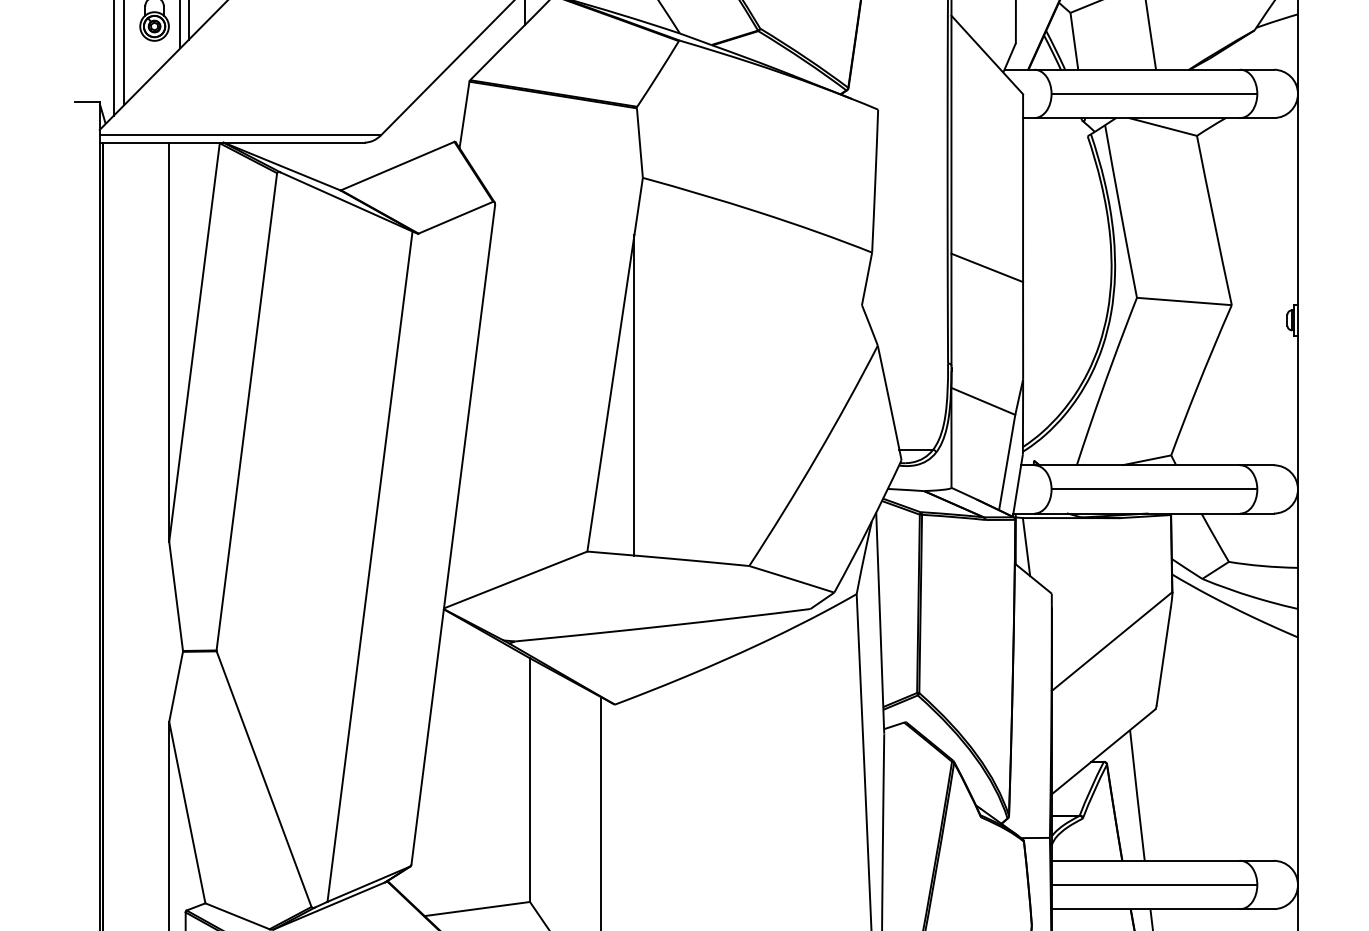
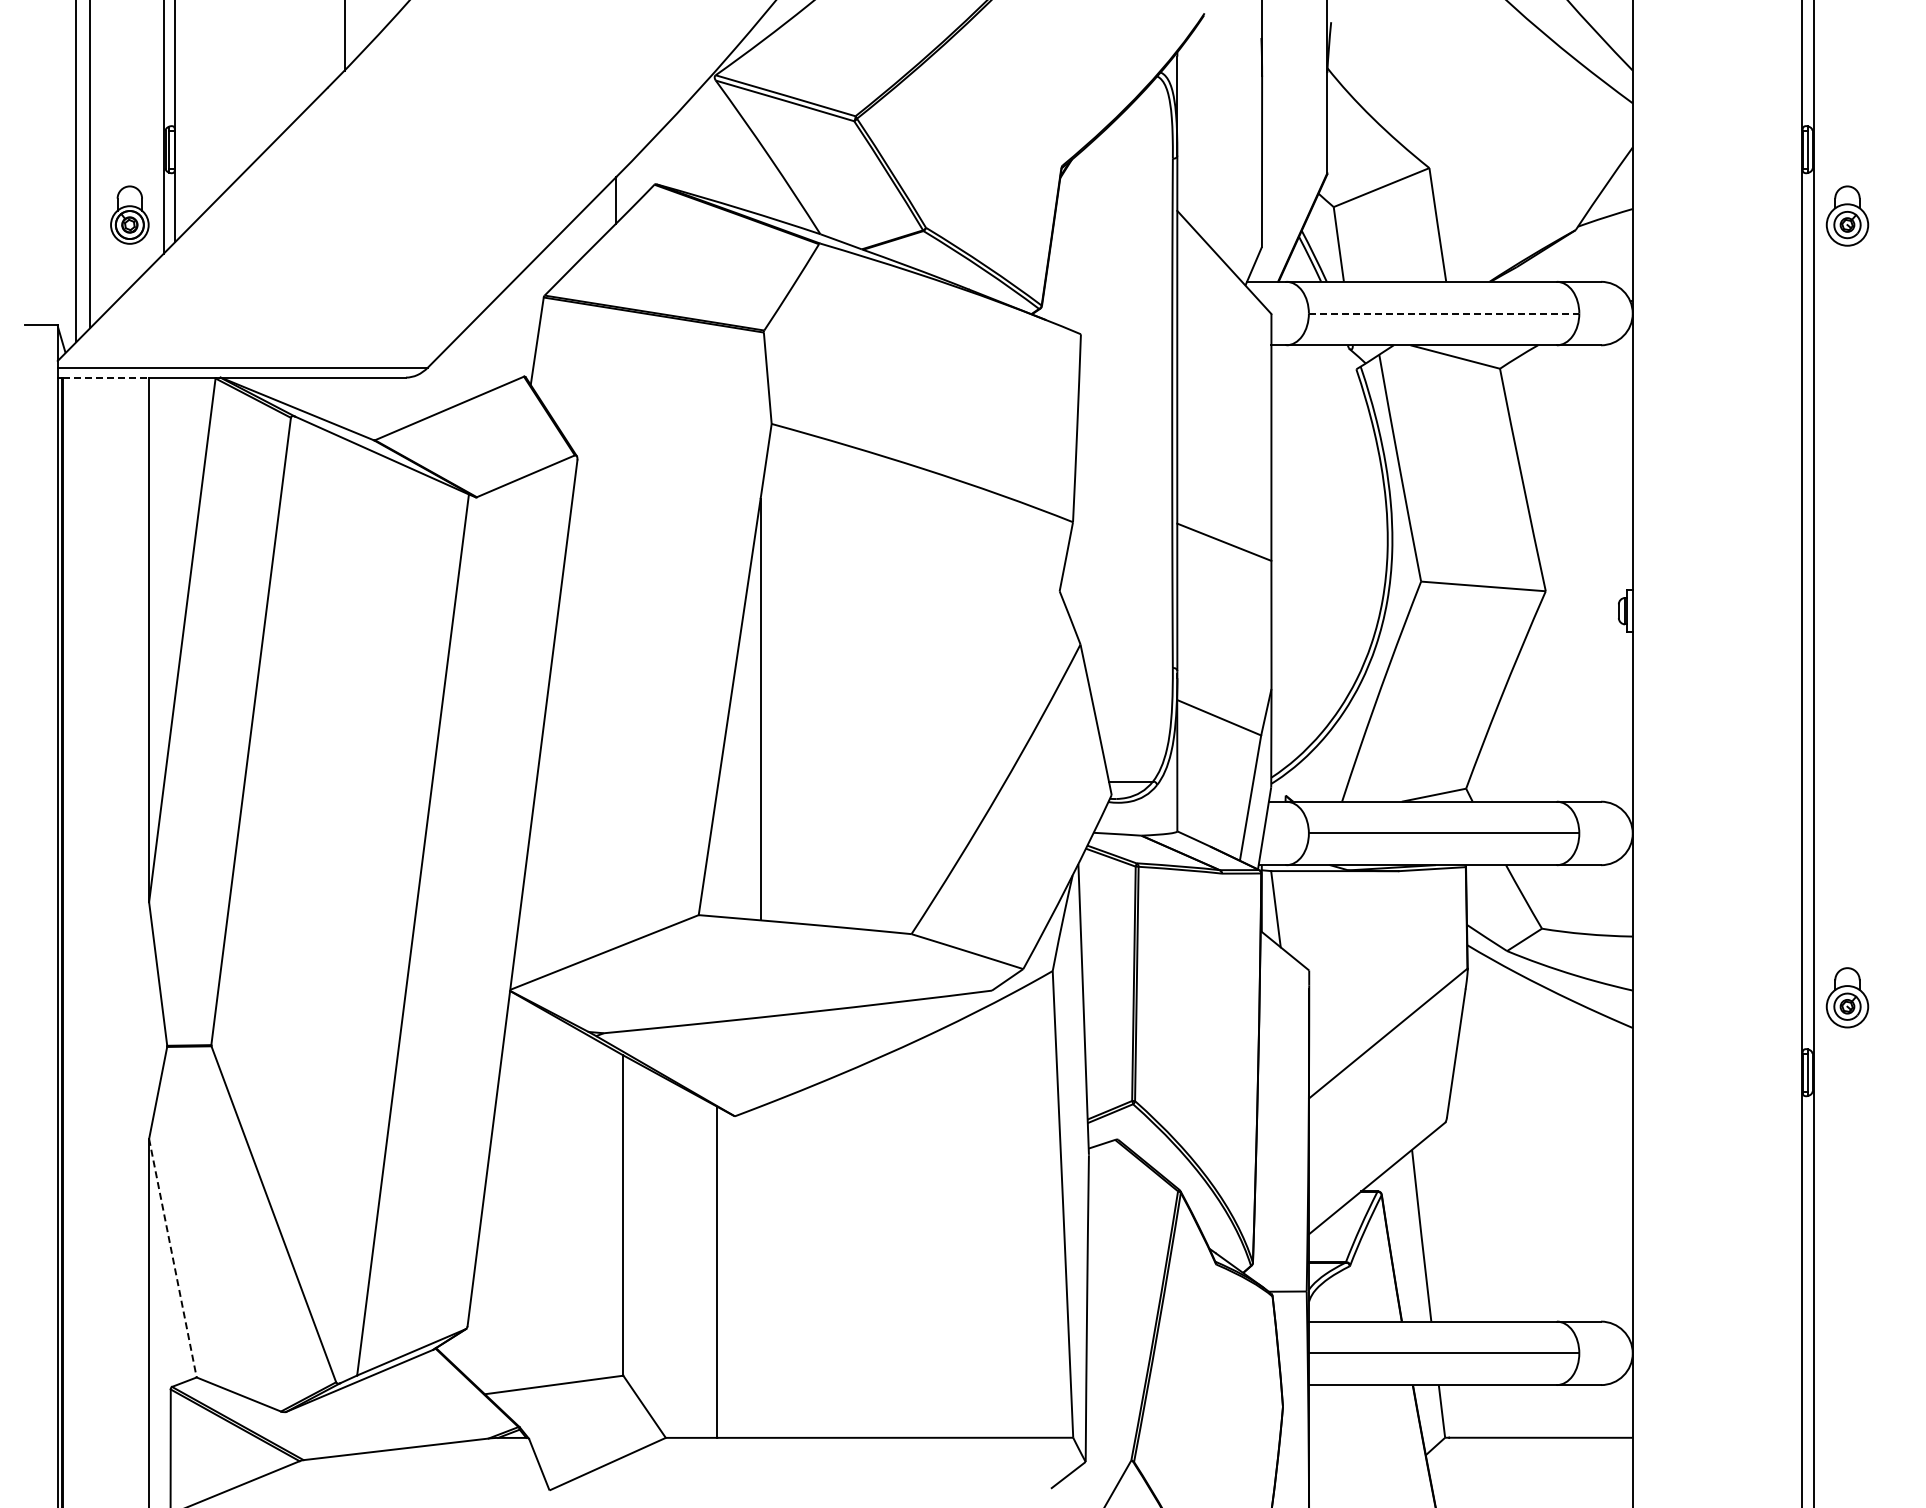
line: (1154, 93) -> (1444, 313), solid -> dashed
line: (136, 142) -> (106, 377), solid -> dashed
line: (187, 812) -> (172, 1258), solid -> dashed

